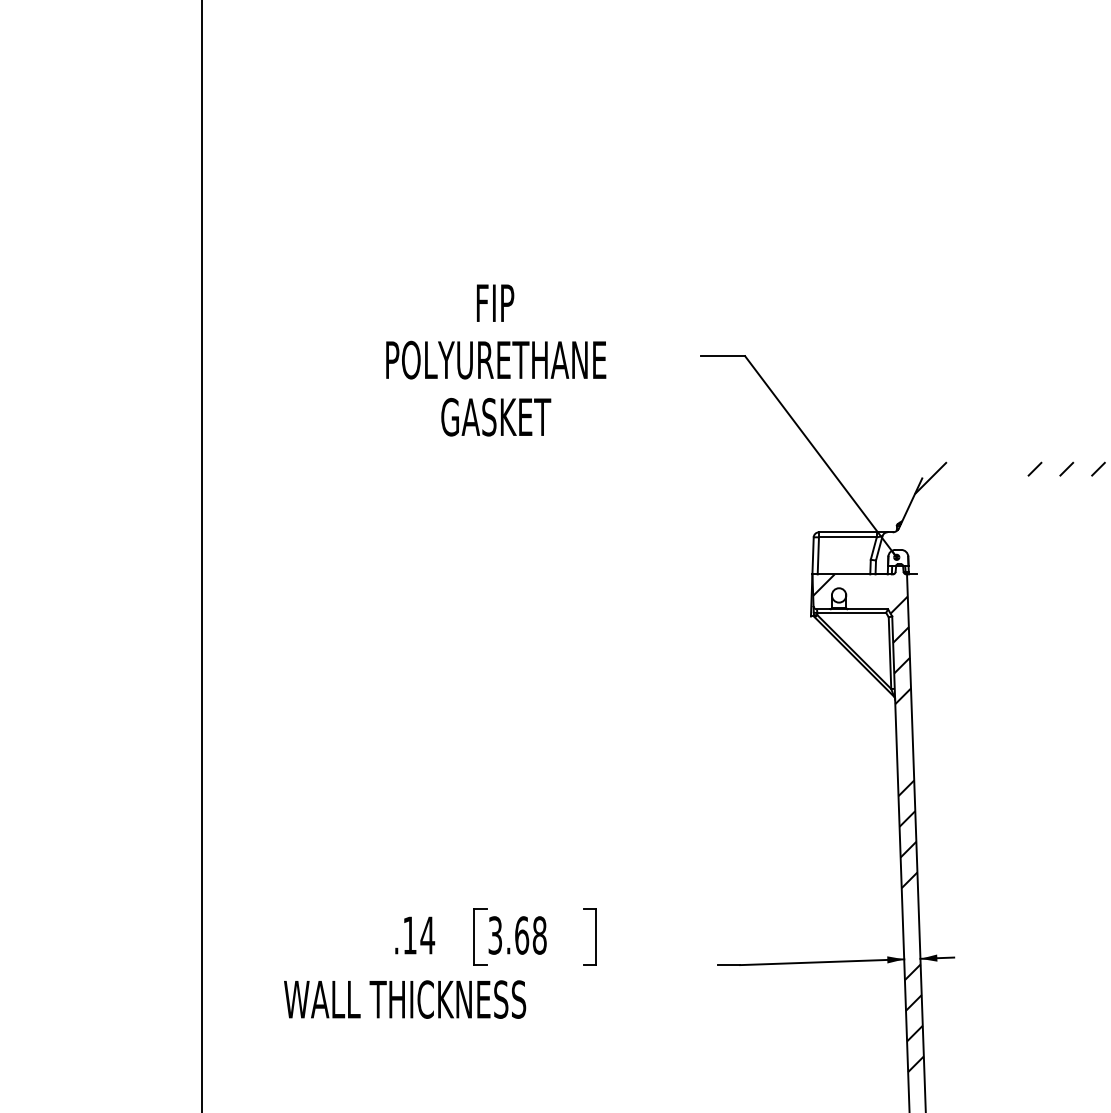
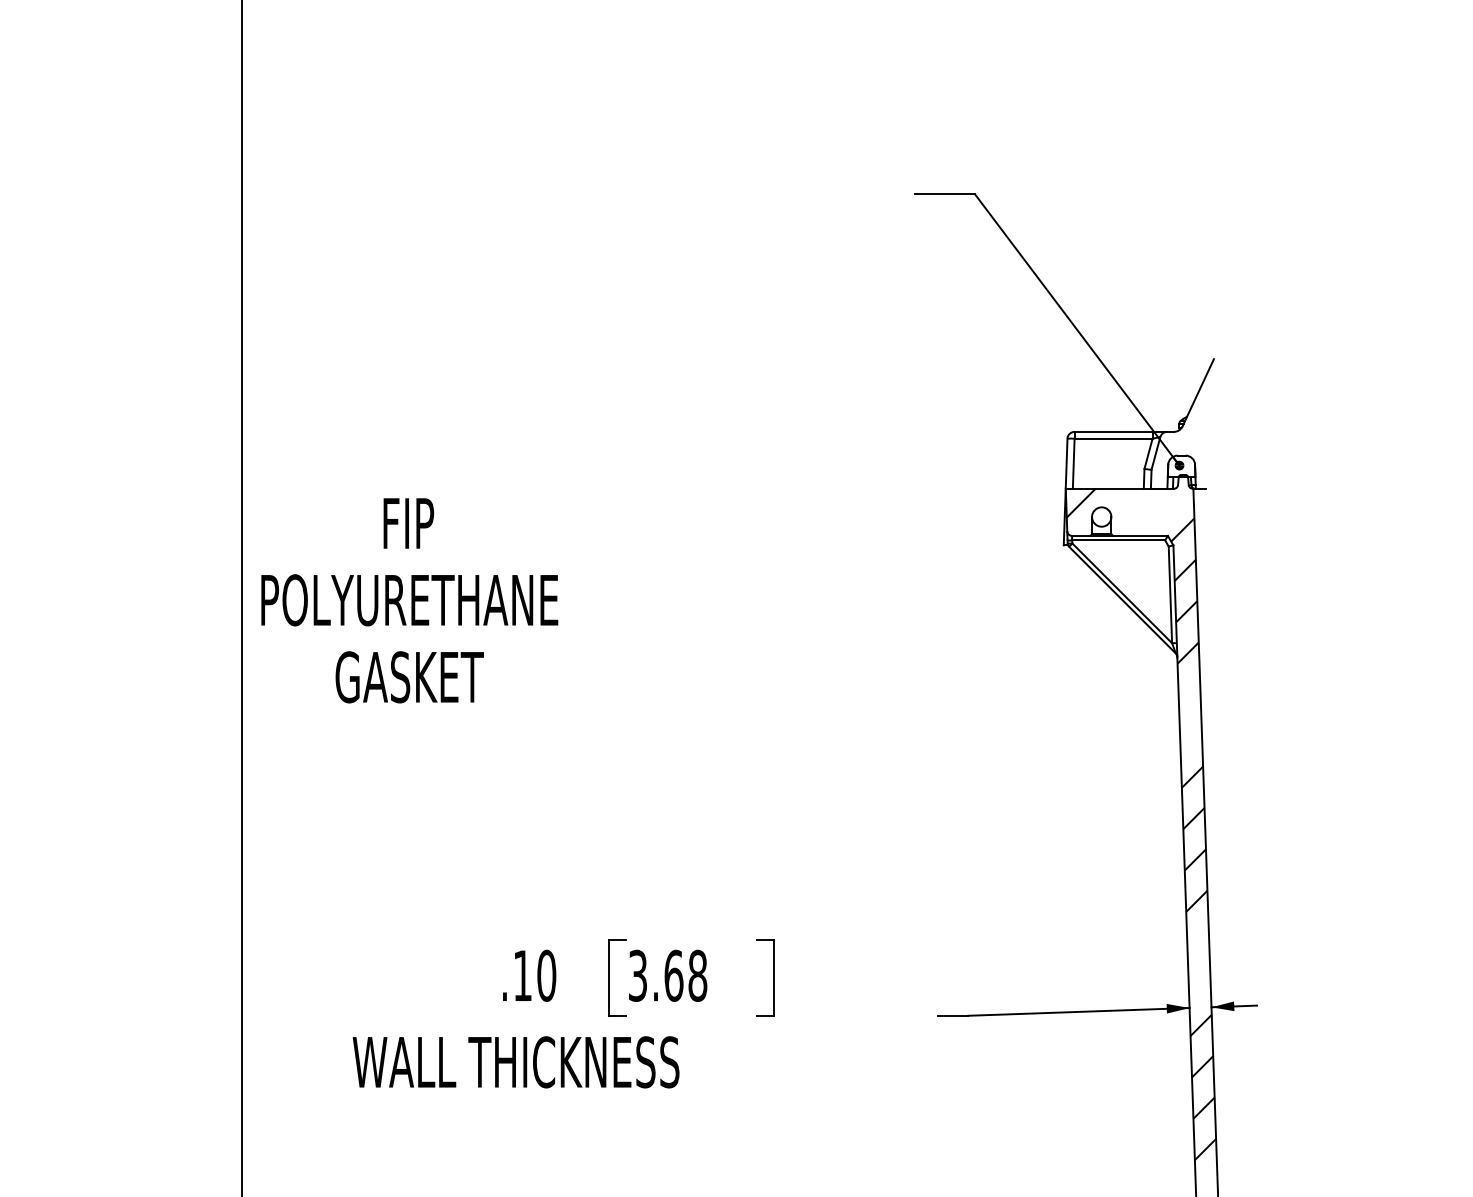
text: (496, 360) -> (410, 600), moved
hatch: (1009, 478) -> (1331, 359), removed
text: (427, 935) -> (546, 975), .14 -> .10

